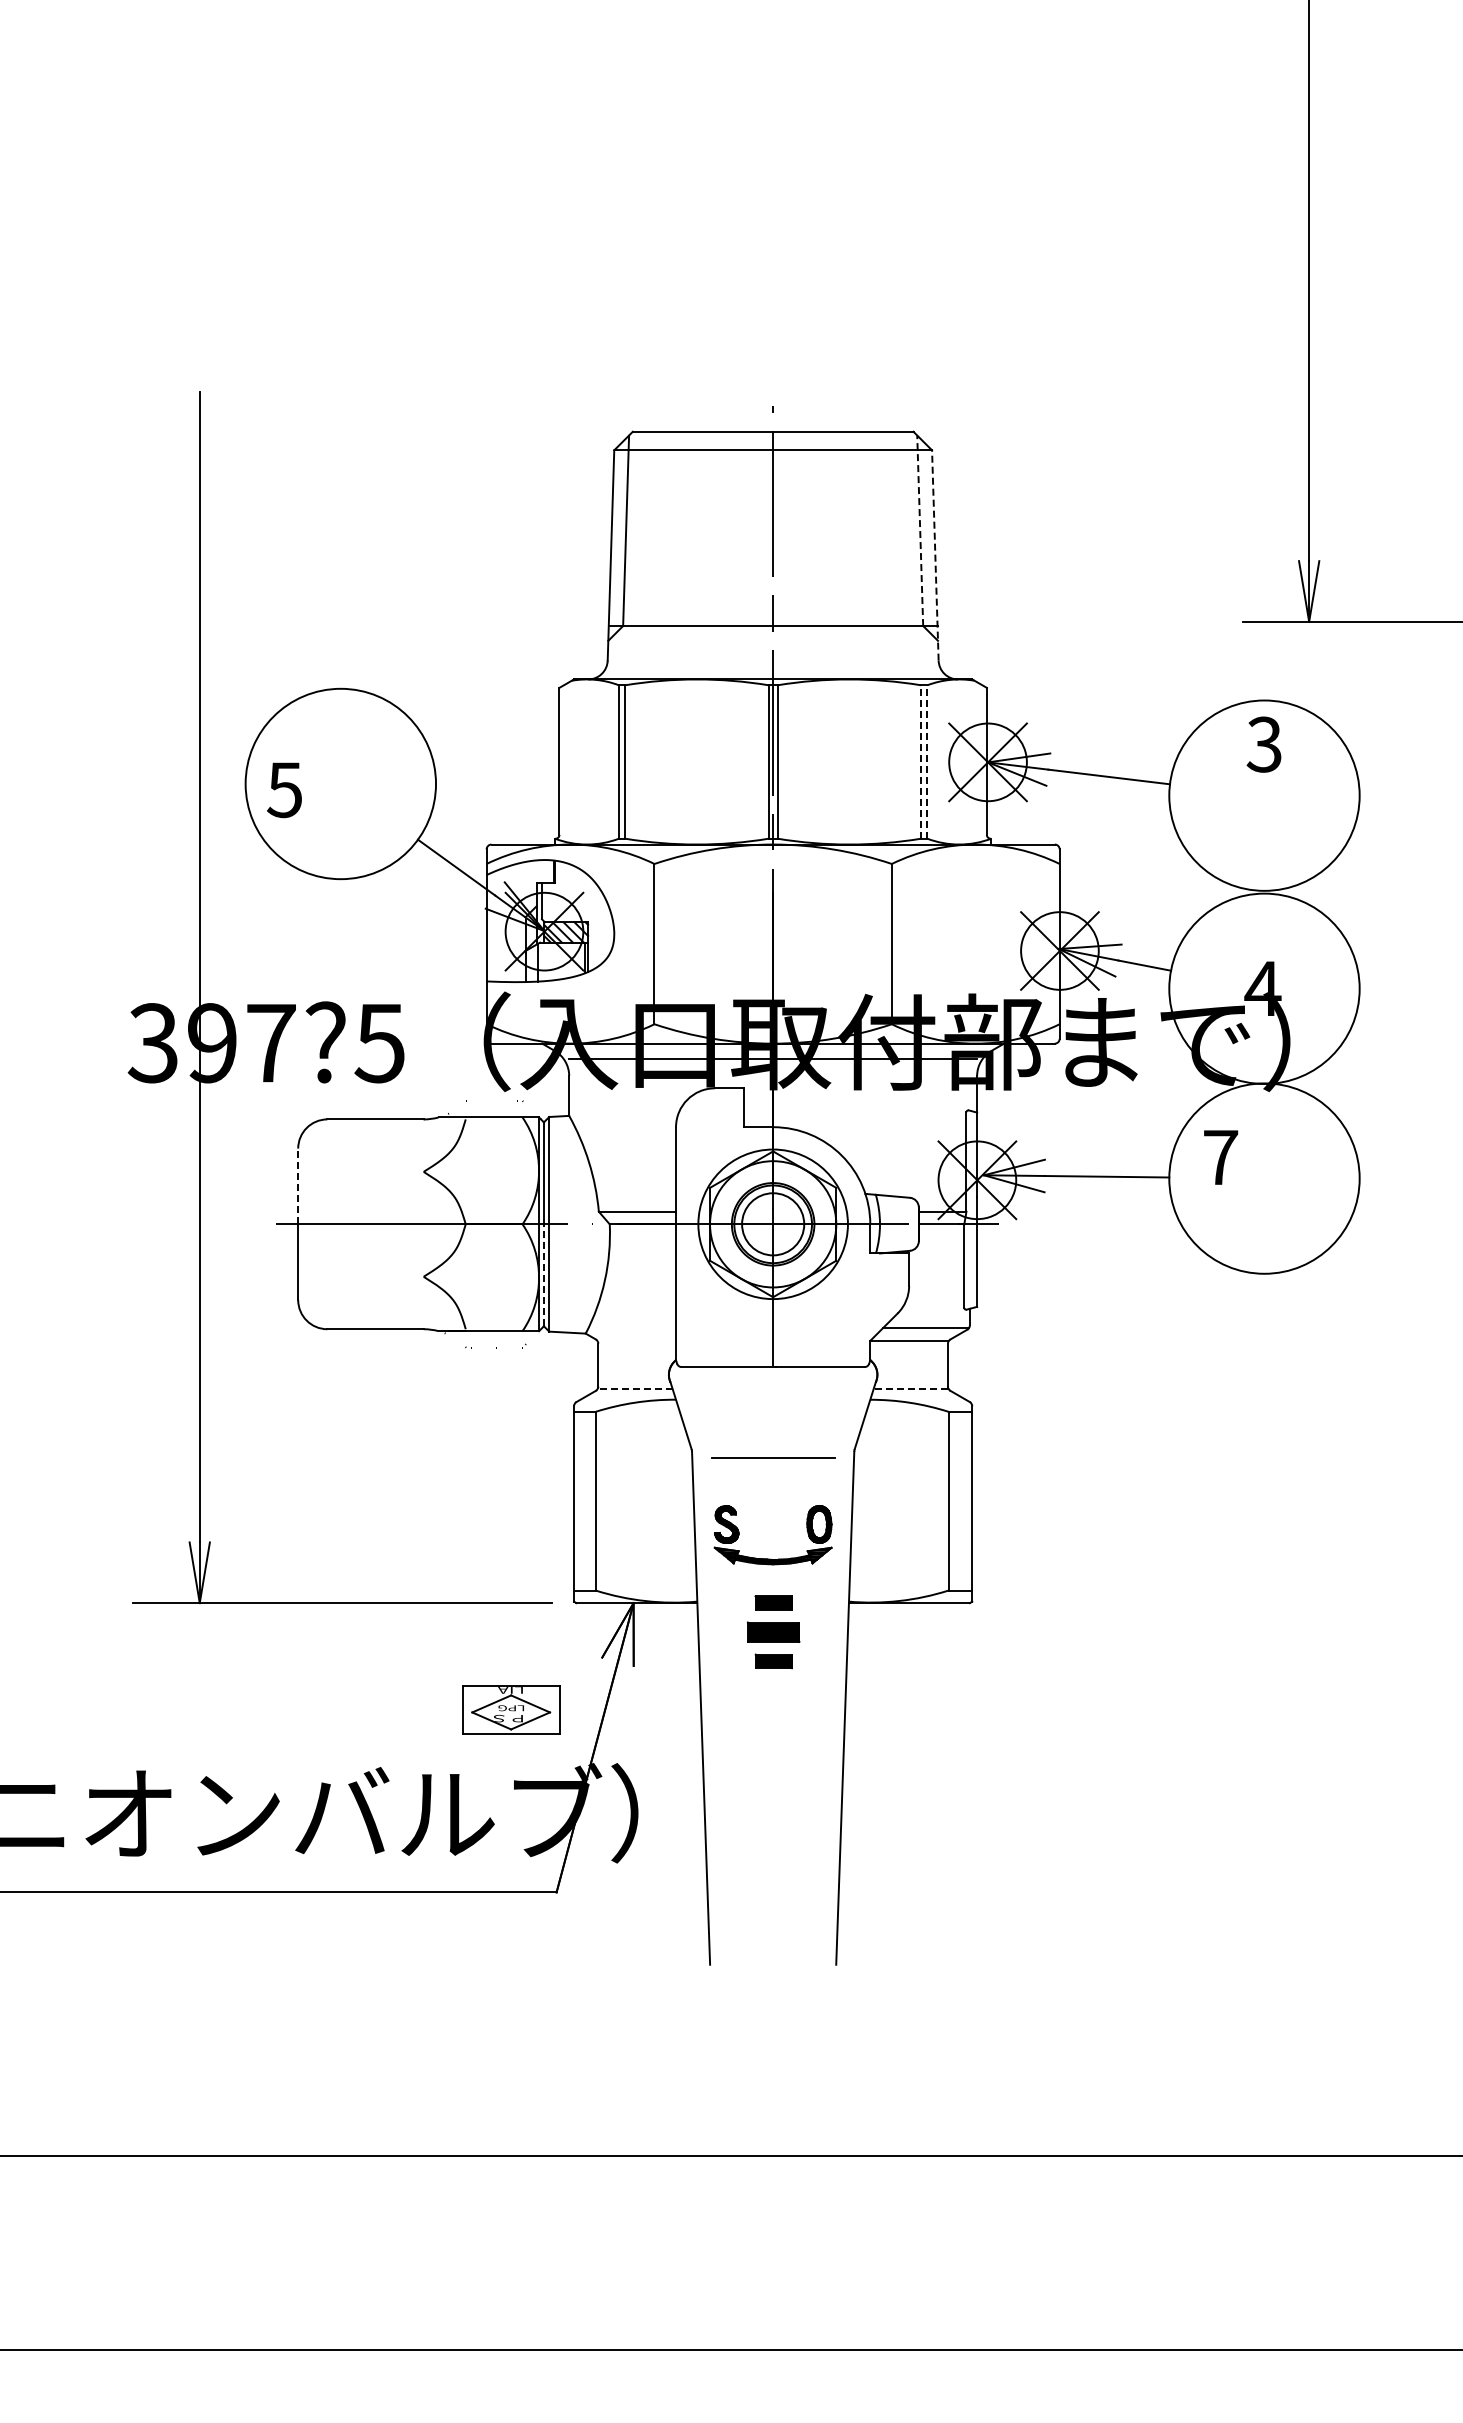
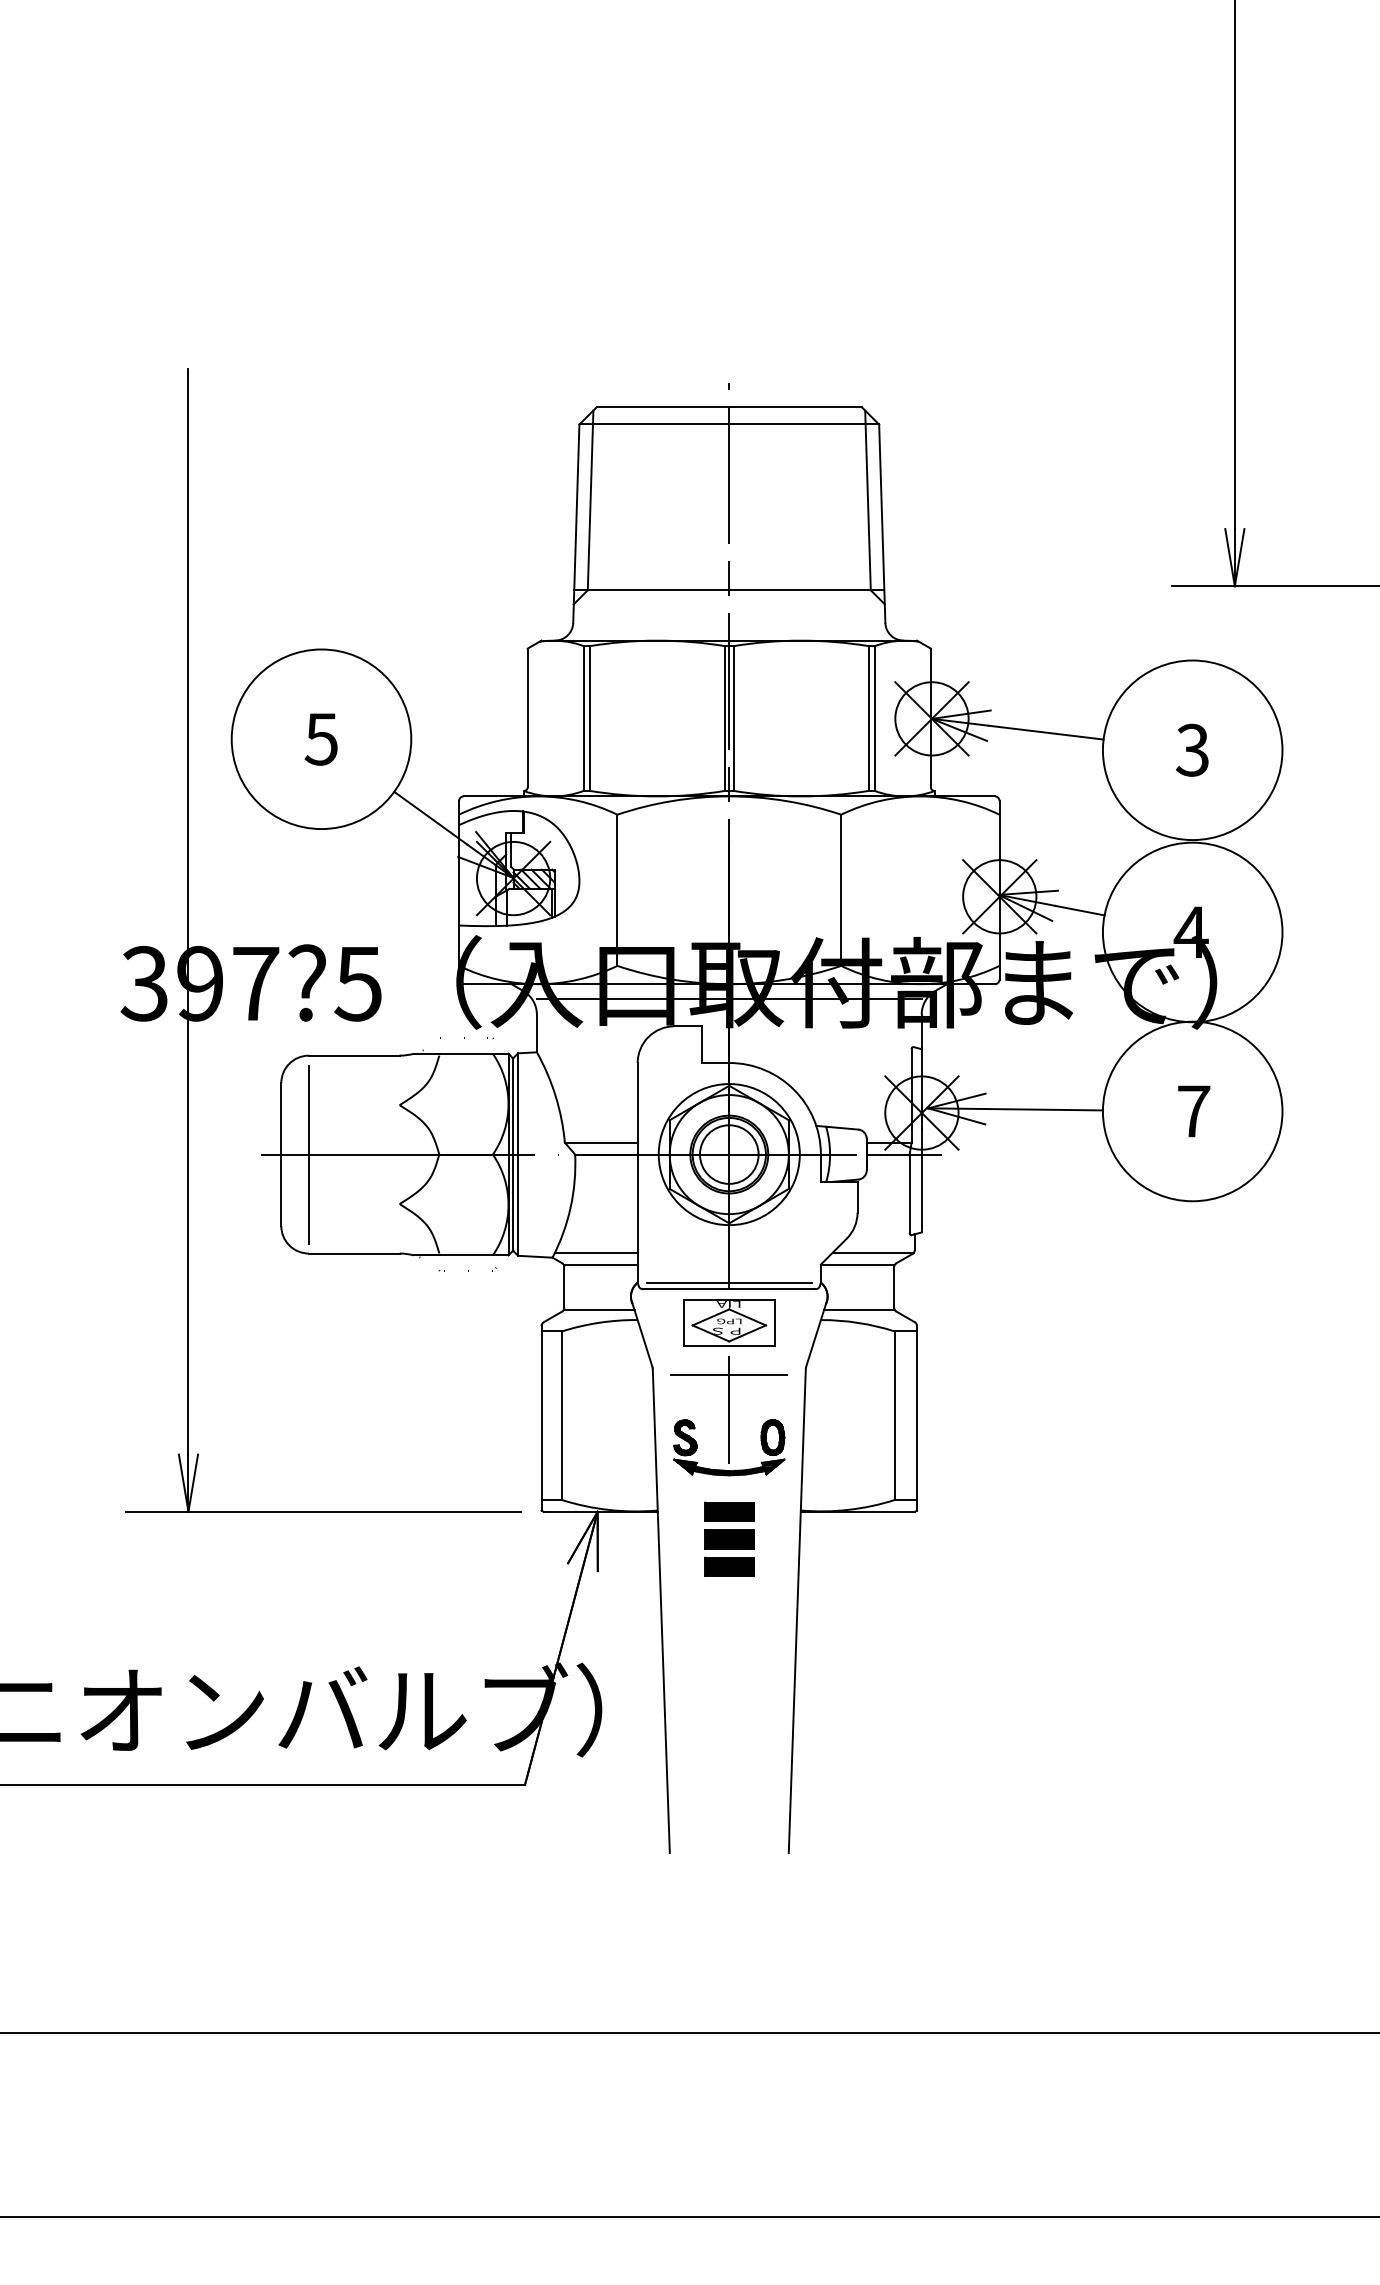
line: (920, 530) -> (868, 500), dashed -> solid
line: (935, 554) -> (882, 522), dashed -> solid
text: (1263, 744) -> (1191, 750), moved
line: (921, 762) -> (869, 719), dashed -> solid
line: (927, 762) -> (874, 719), dashed -> solid
text: (284, 790) -> (321, 739), moved
text: (1221, 1157) -> (1194, 1111), moved
line: (298, 1186) -> (281, 1118), dashed -> solid
line: (327, 1224) -> (308, 1154), added
line: (543, 1275) -> (512, 1202), dashed -> solid
line: (632, 1328) -> (596, 1252), added
line: (637, 1340) -> (601, 1264), added
line: (772, 1360) -> (728, 1283), added
line: (635, 1389) -> (599, 1310), dashed -> solid
line: (910, 1389) -> (858, 1310), dashed -> solid
line: (773, 1494) -> (729, 1409), added
part: (773, 1602) -> (729, 1511), size x1.43
part: (773, 1661) -> (729, 1566), size x1.43
part: (511, 1709) -> (729, 1322), moved

